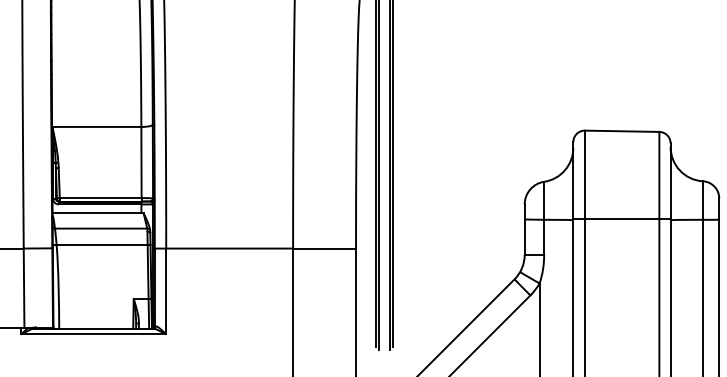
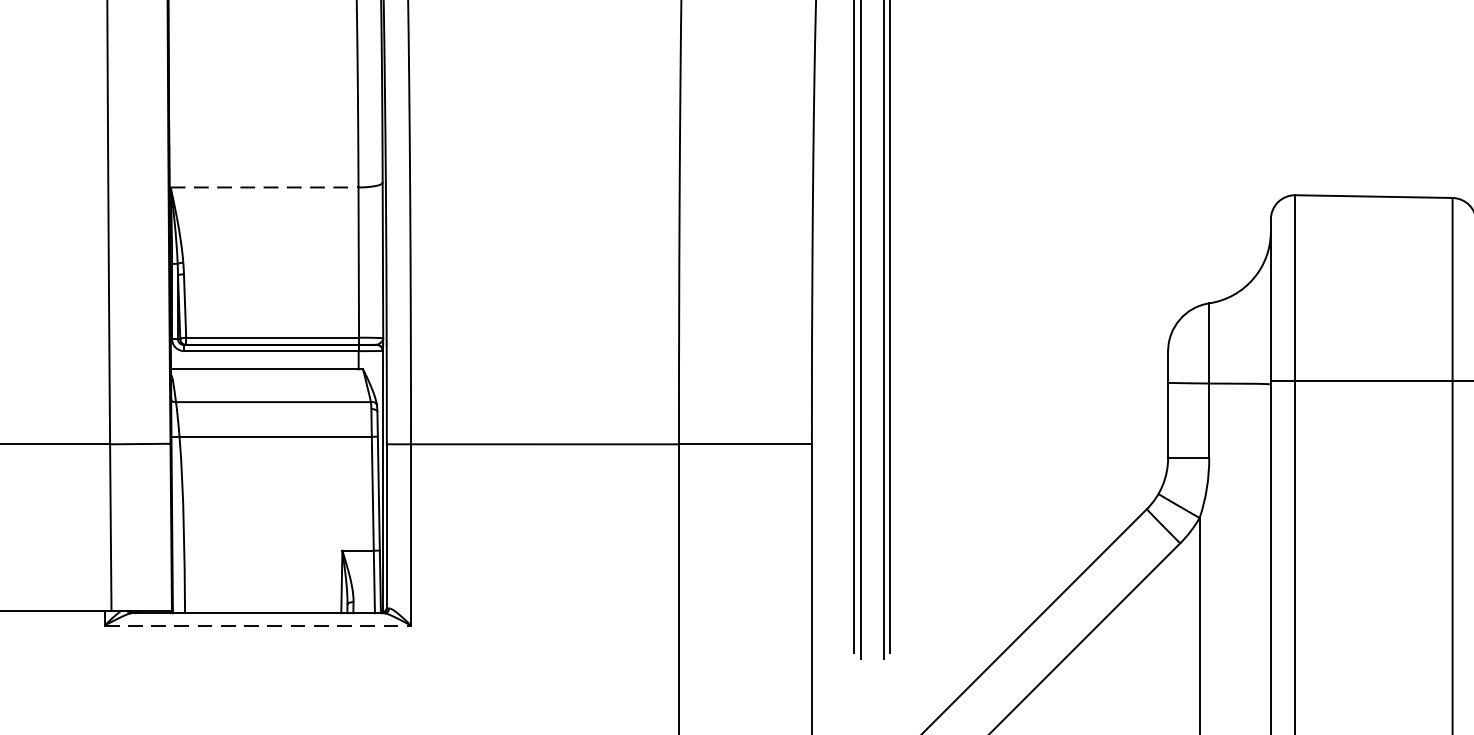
line: (97, 126) -> (265, 186), solid -> dashed
line: (93, 334) -> (257, 625), solid -> dashed

